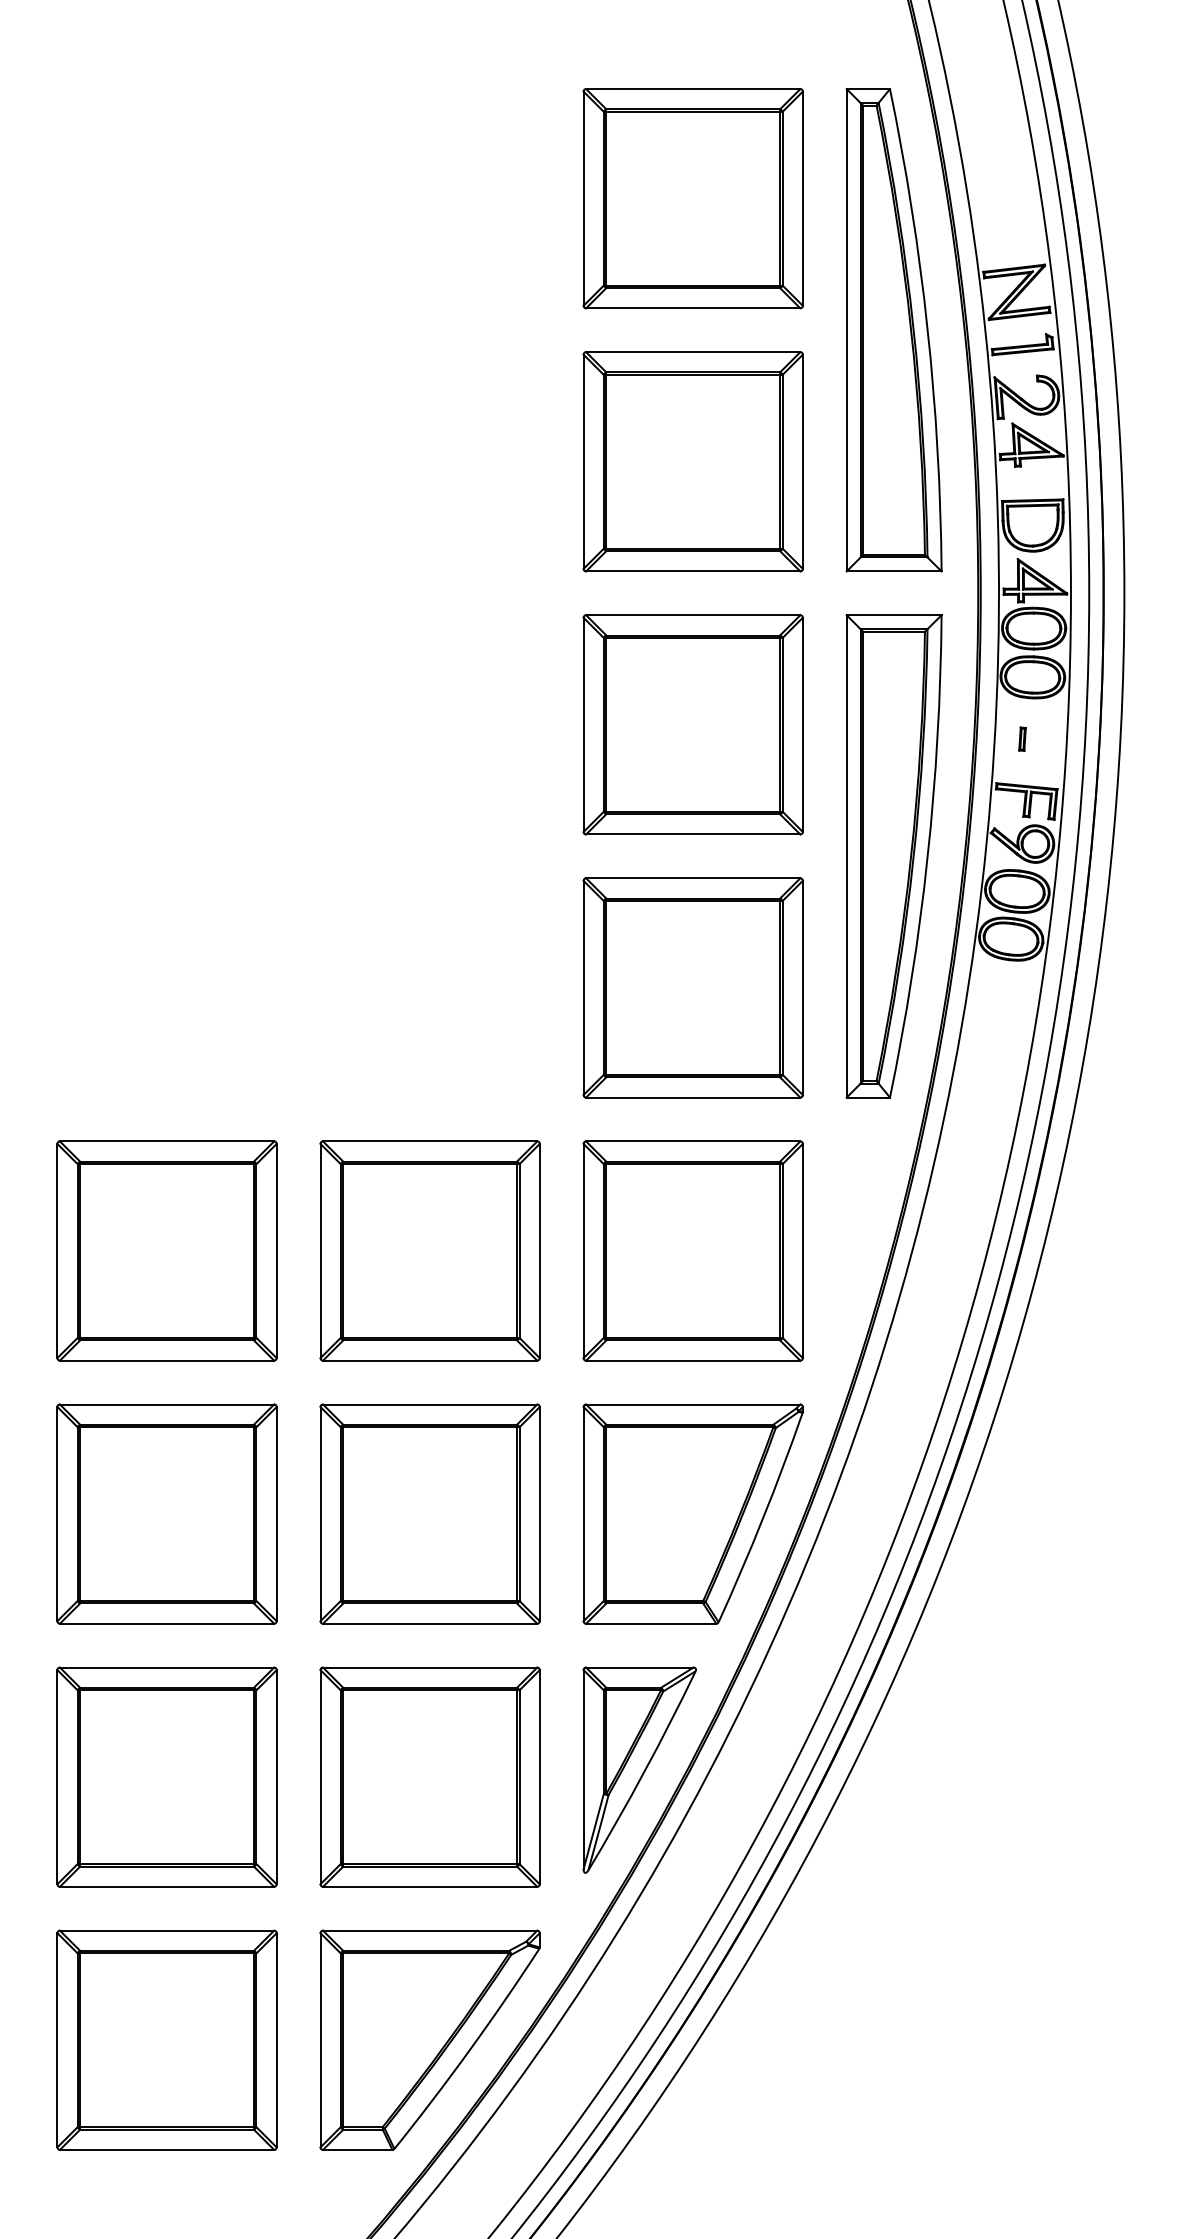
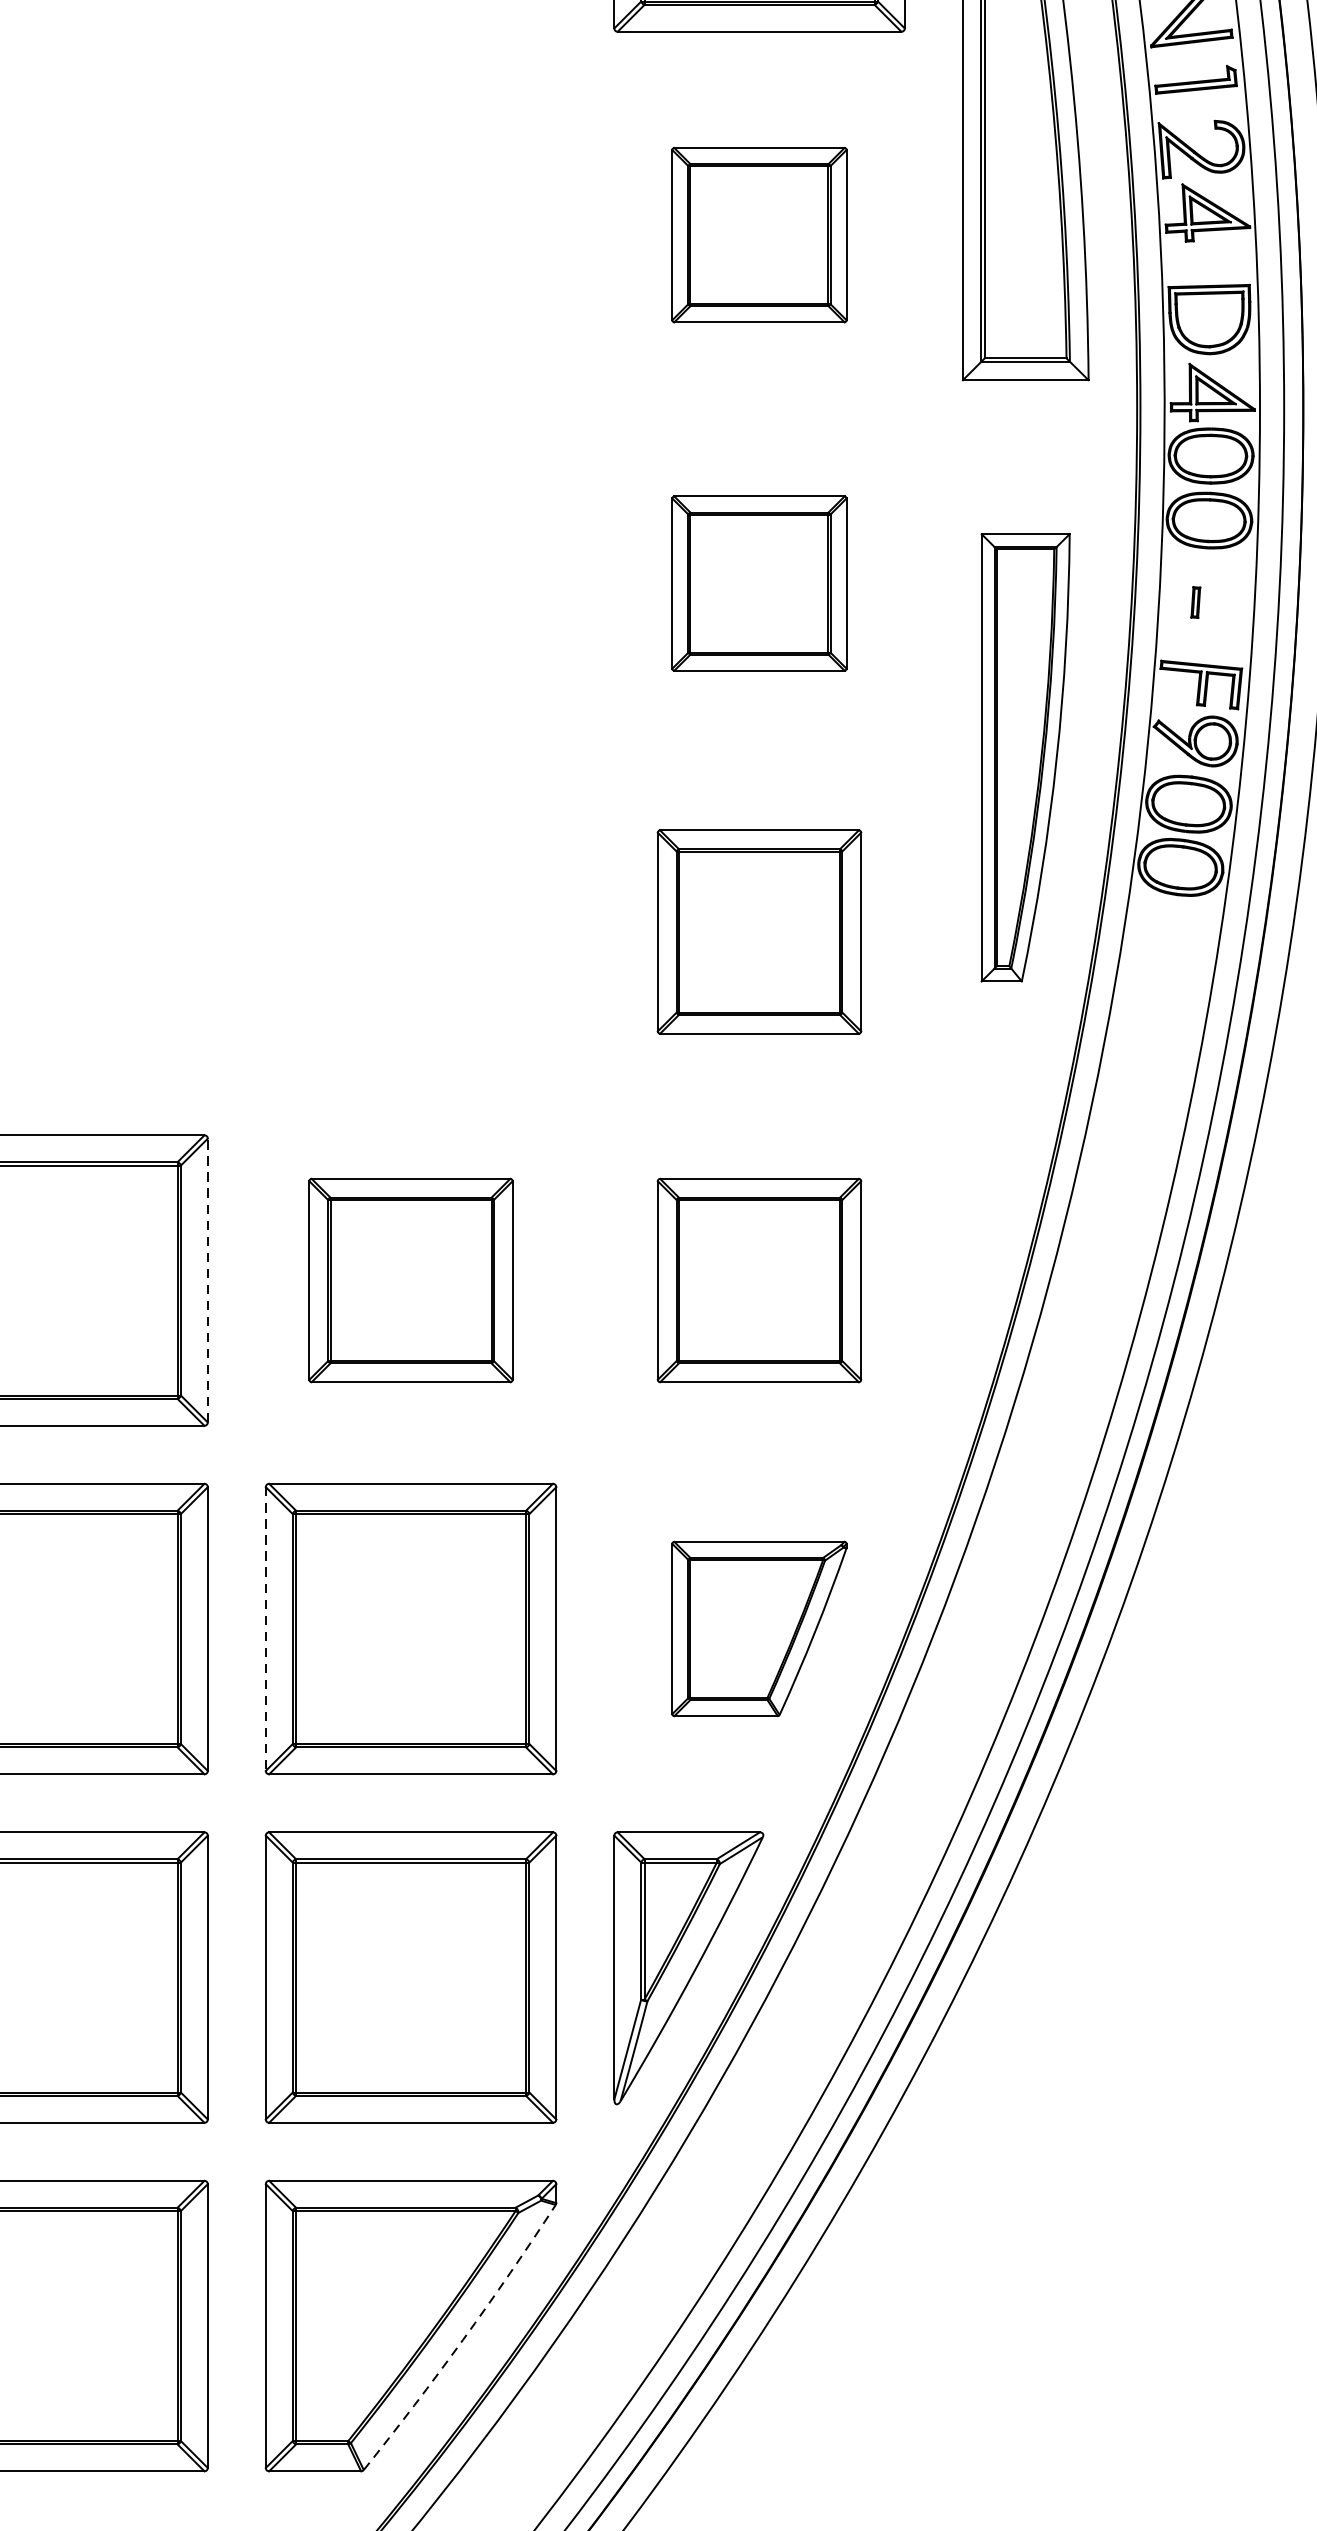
part: (692, 461) -> (758, 234), size x0.6
part: (692, 724) -> (758, 583), size x0.6
part: (893, 856) -> (1024, 757), size x0.7
part: (692, 987) -> (758, 931), size x0.7
line: (276, 1250) -> (207, 1279), solid -> dashed
part: (429, 1250) -> (410, 1279), size x0.7
part: (692, 1250) -> (758, 1279), size x0.7
part: (692, 1513) -> (758, 1628), size x0.6
line: (320, 1514) -> (265, 1629), solid -> dashed
arc: (469, 2050) -> (463, 2339), solid -> dashed

